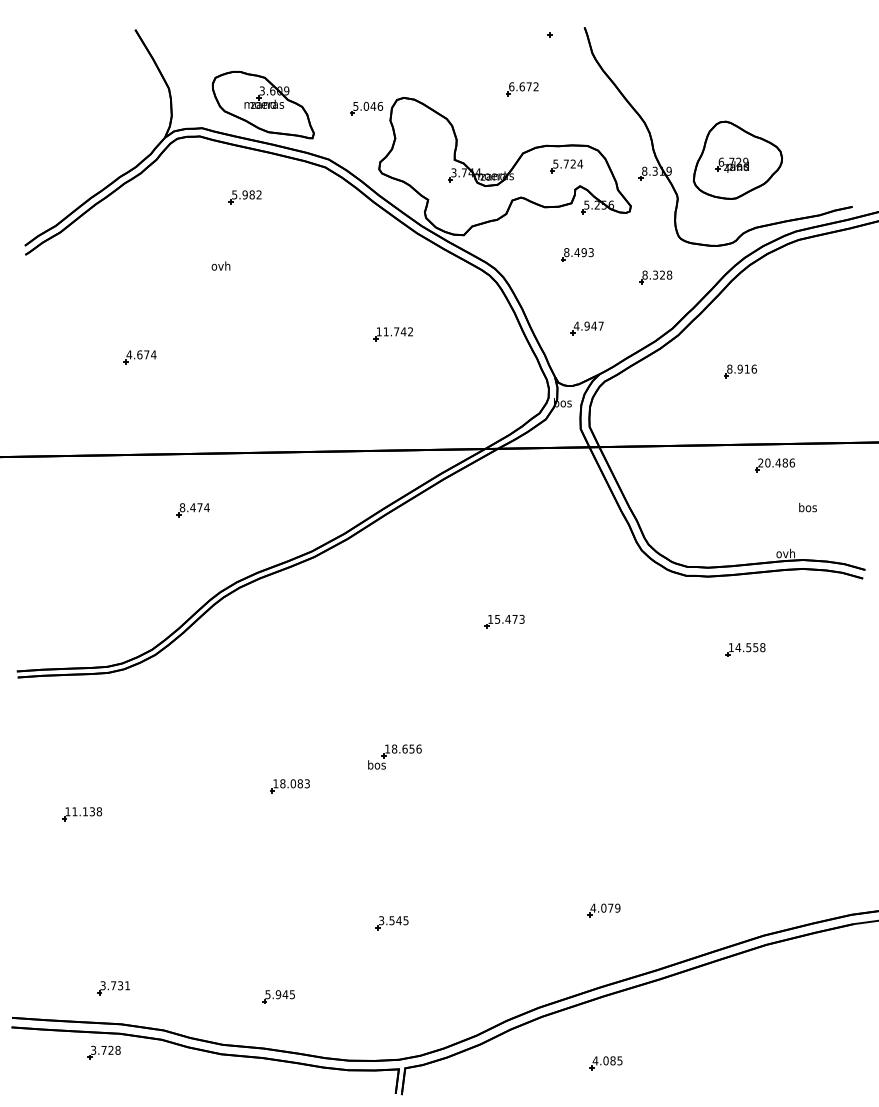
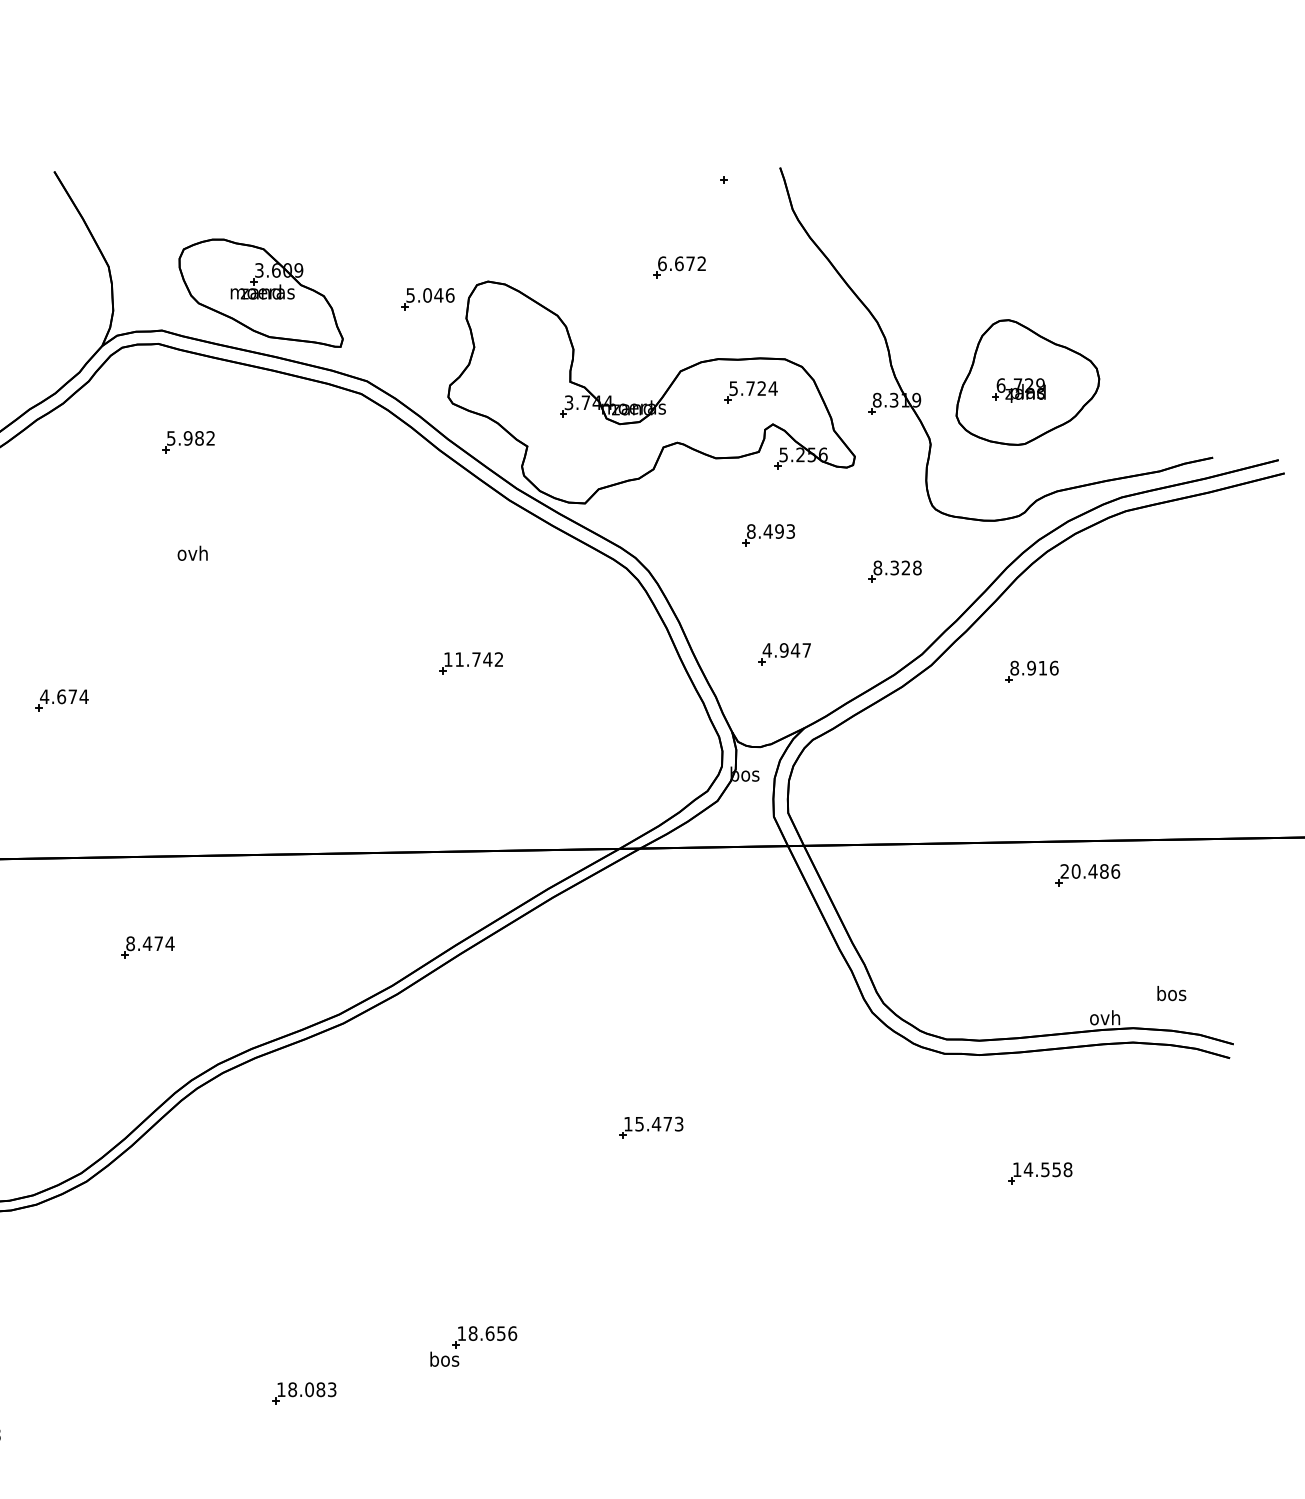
part: (244, 197) -> (187, 442), moved
part: (740, 371) -> (1031, 671), moved
text: (807, 507) -> (1170, 993), moved

